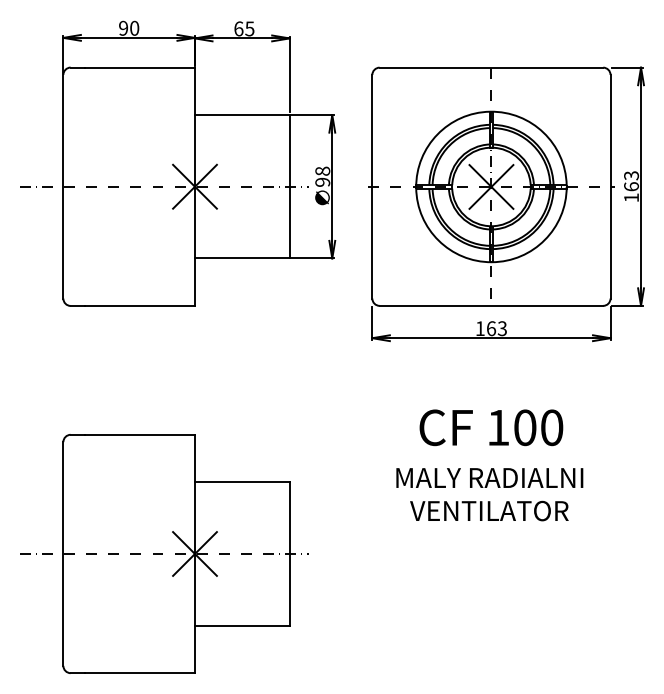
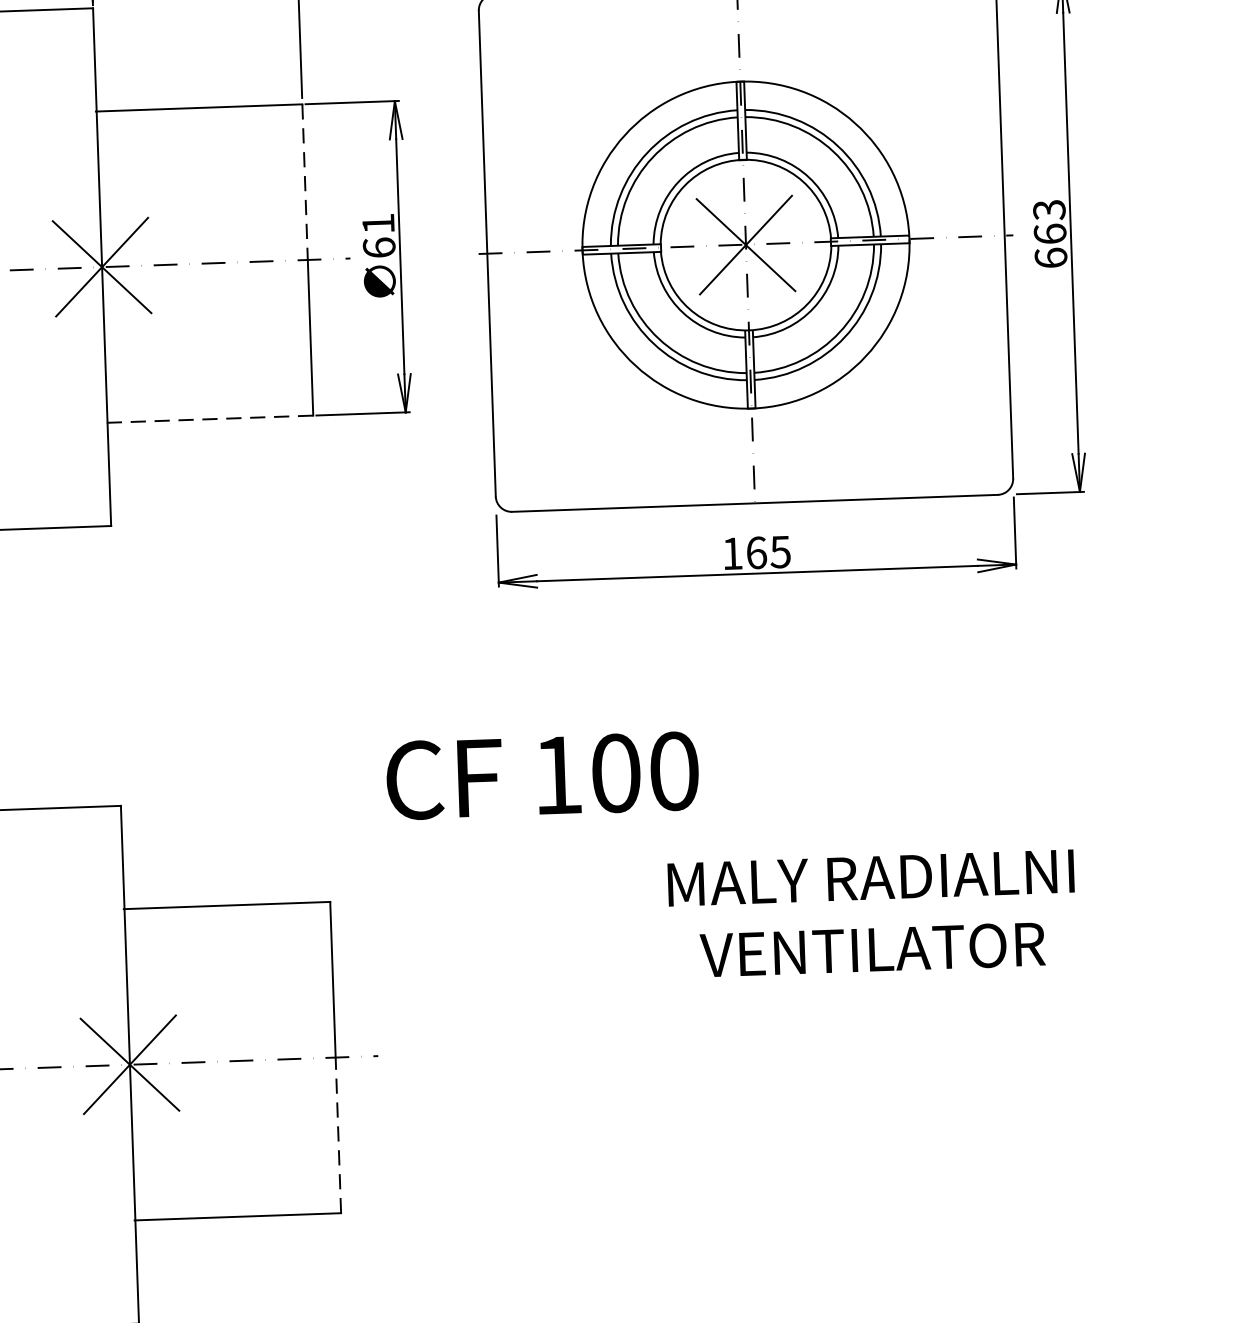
line: (289, 150) -> (304, 181), solid -> dashed
text: (322, 176) -> (378, 235), 98 -> 61
text: (631, 197) -> (1050, 257), 163 -> 663
line: (242, 258) -> (210, 419), solid -> dashed
text: (502, 328) -> (780, 551), 163 -> 165
text: (491, 427) -> (542, 775), moved
text: (489, 494) -> (871, 913), moved
line: (289, 589) -> (337, 1134), solid -> dashed

